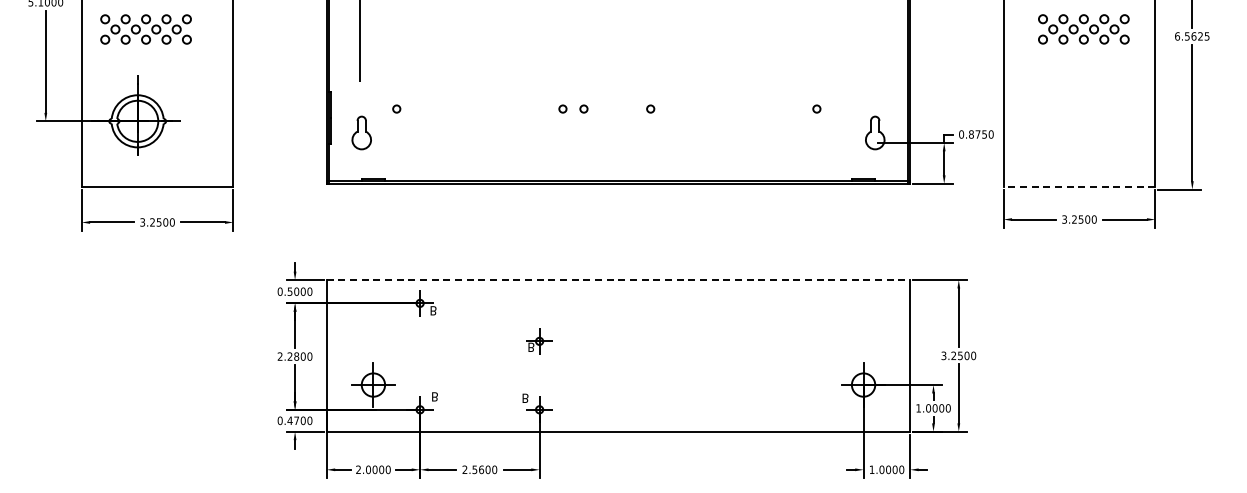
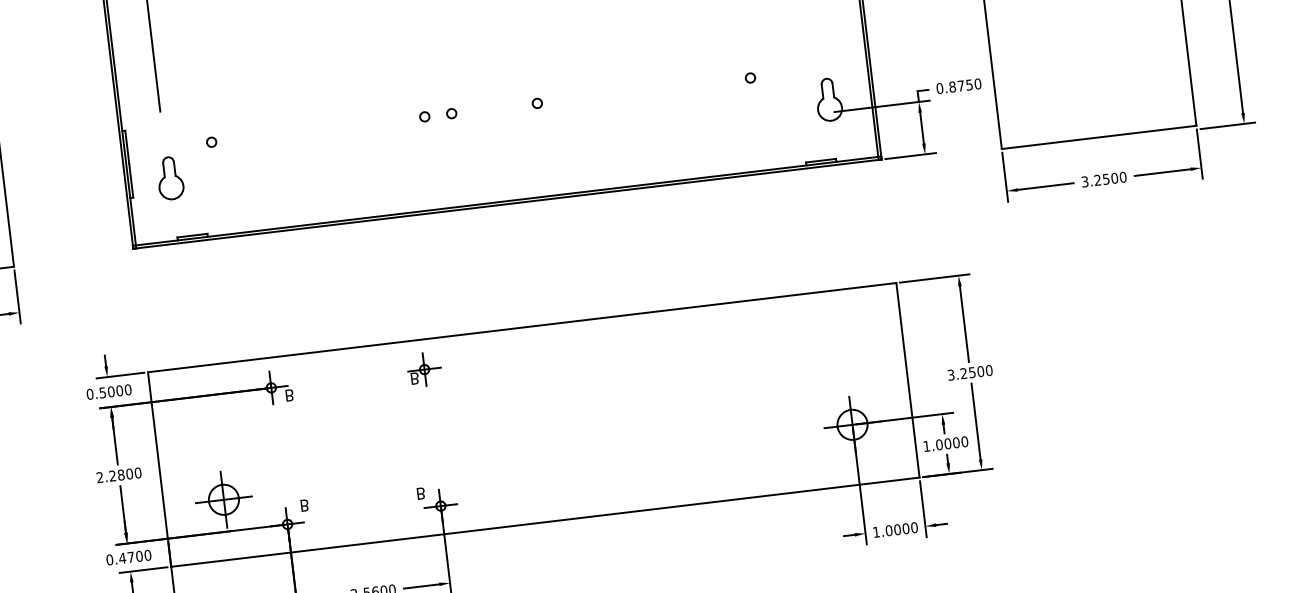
line: (1079, 186) -> (1099, 137), dashed -> solid
line: (618, 280) -> (522, 328), dashed -> solid
part: (539, 341) -> (424, 369), moved

